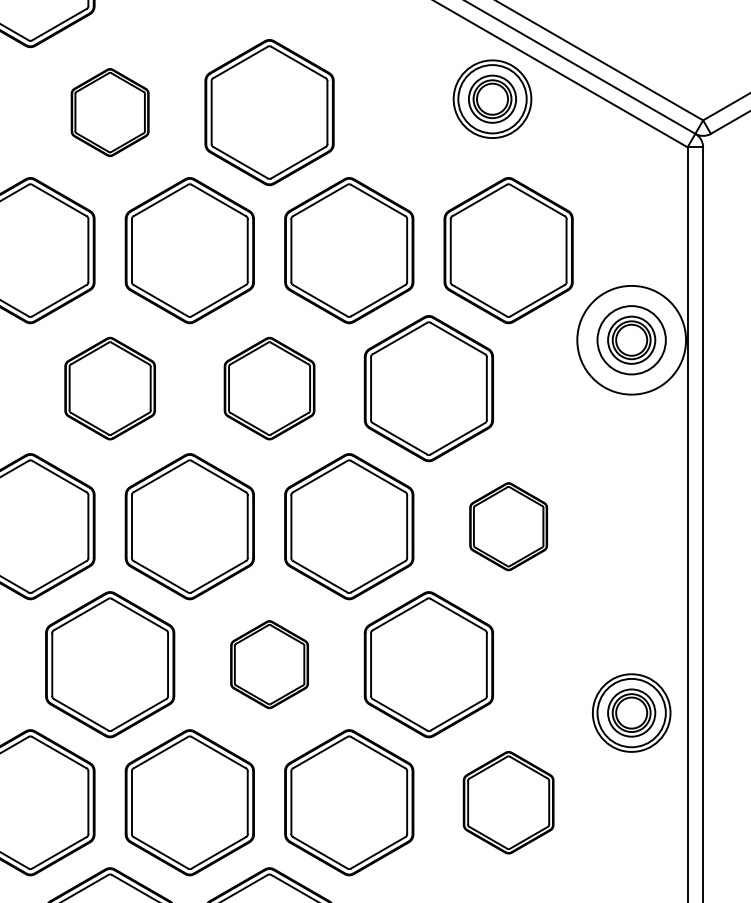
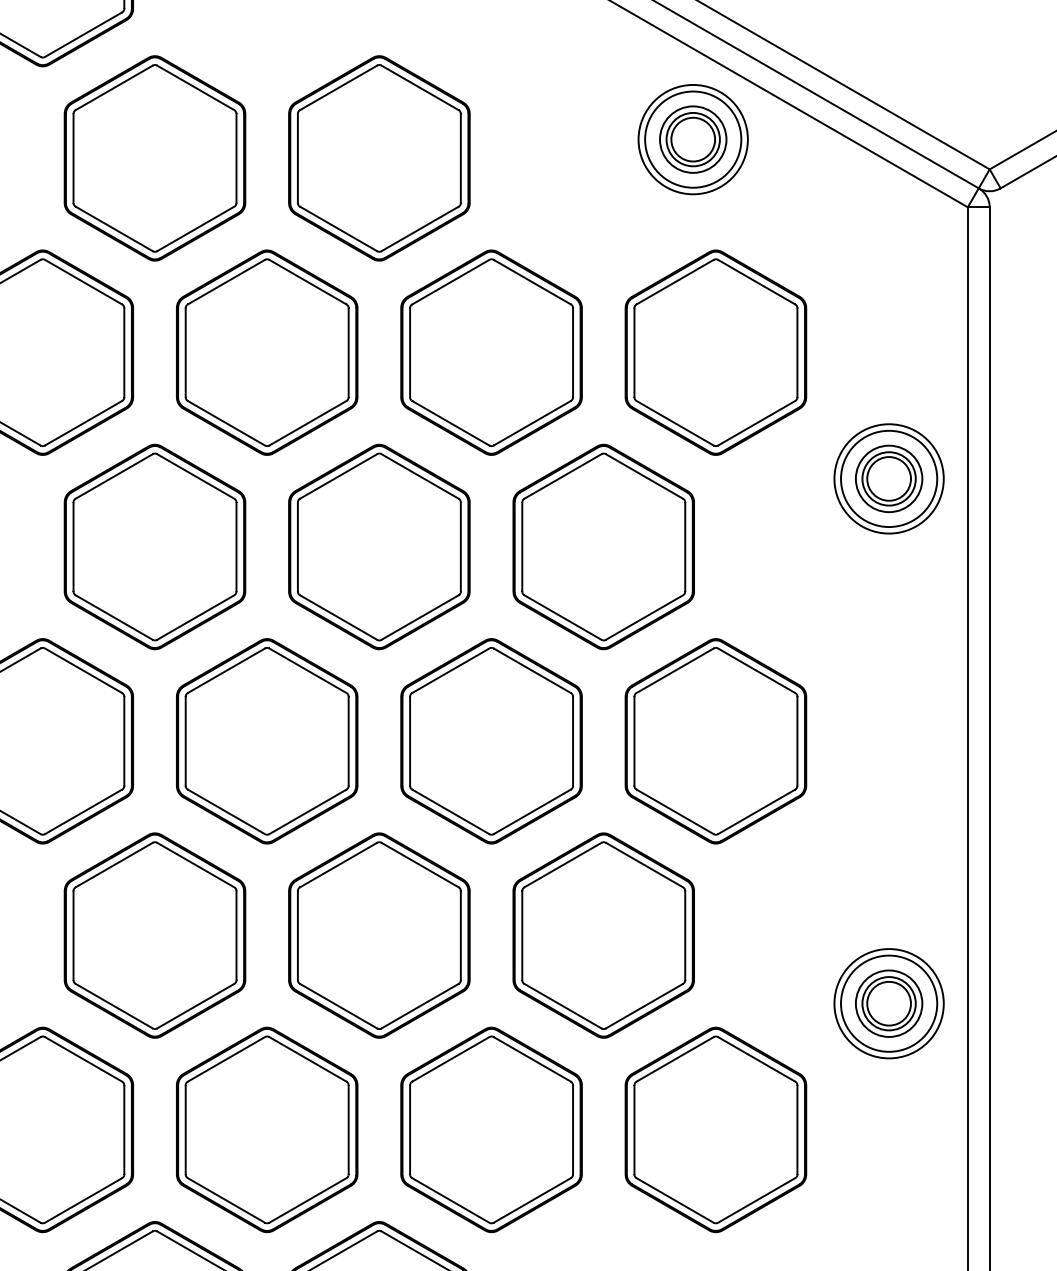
part: (109, 112) -> (154, 158), size x1.67
circle: (631, 339) -> (888, 478), size x0.71
part: (109, 388) -> (154, 546), size x1.43
part: (269, 388) -> (379, 546), size x1.43
part: (508, 526) -> (715, 741), size x1.67
part: (269, 664) -> (379, 935), size x1.67
part: (508, 802) -> (715, 1129), size x1.43

